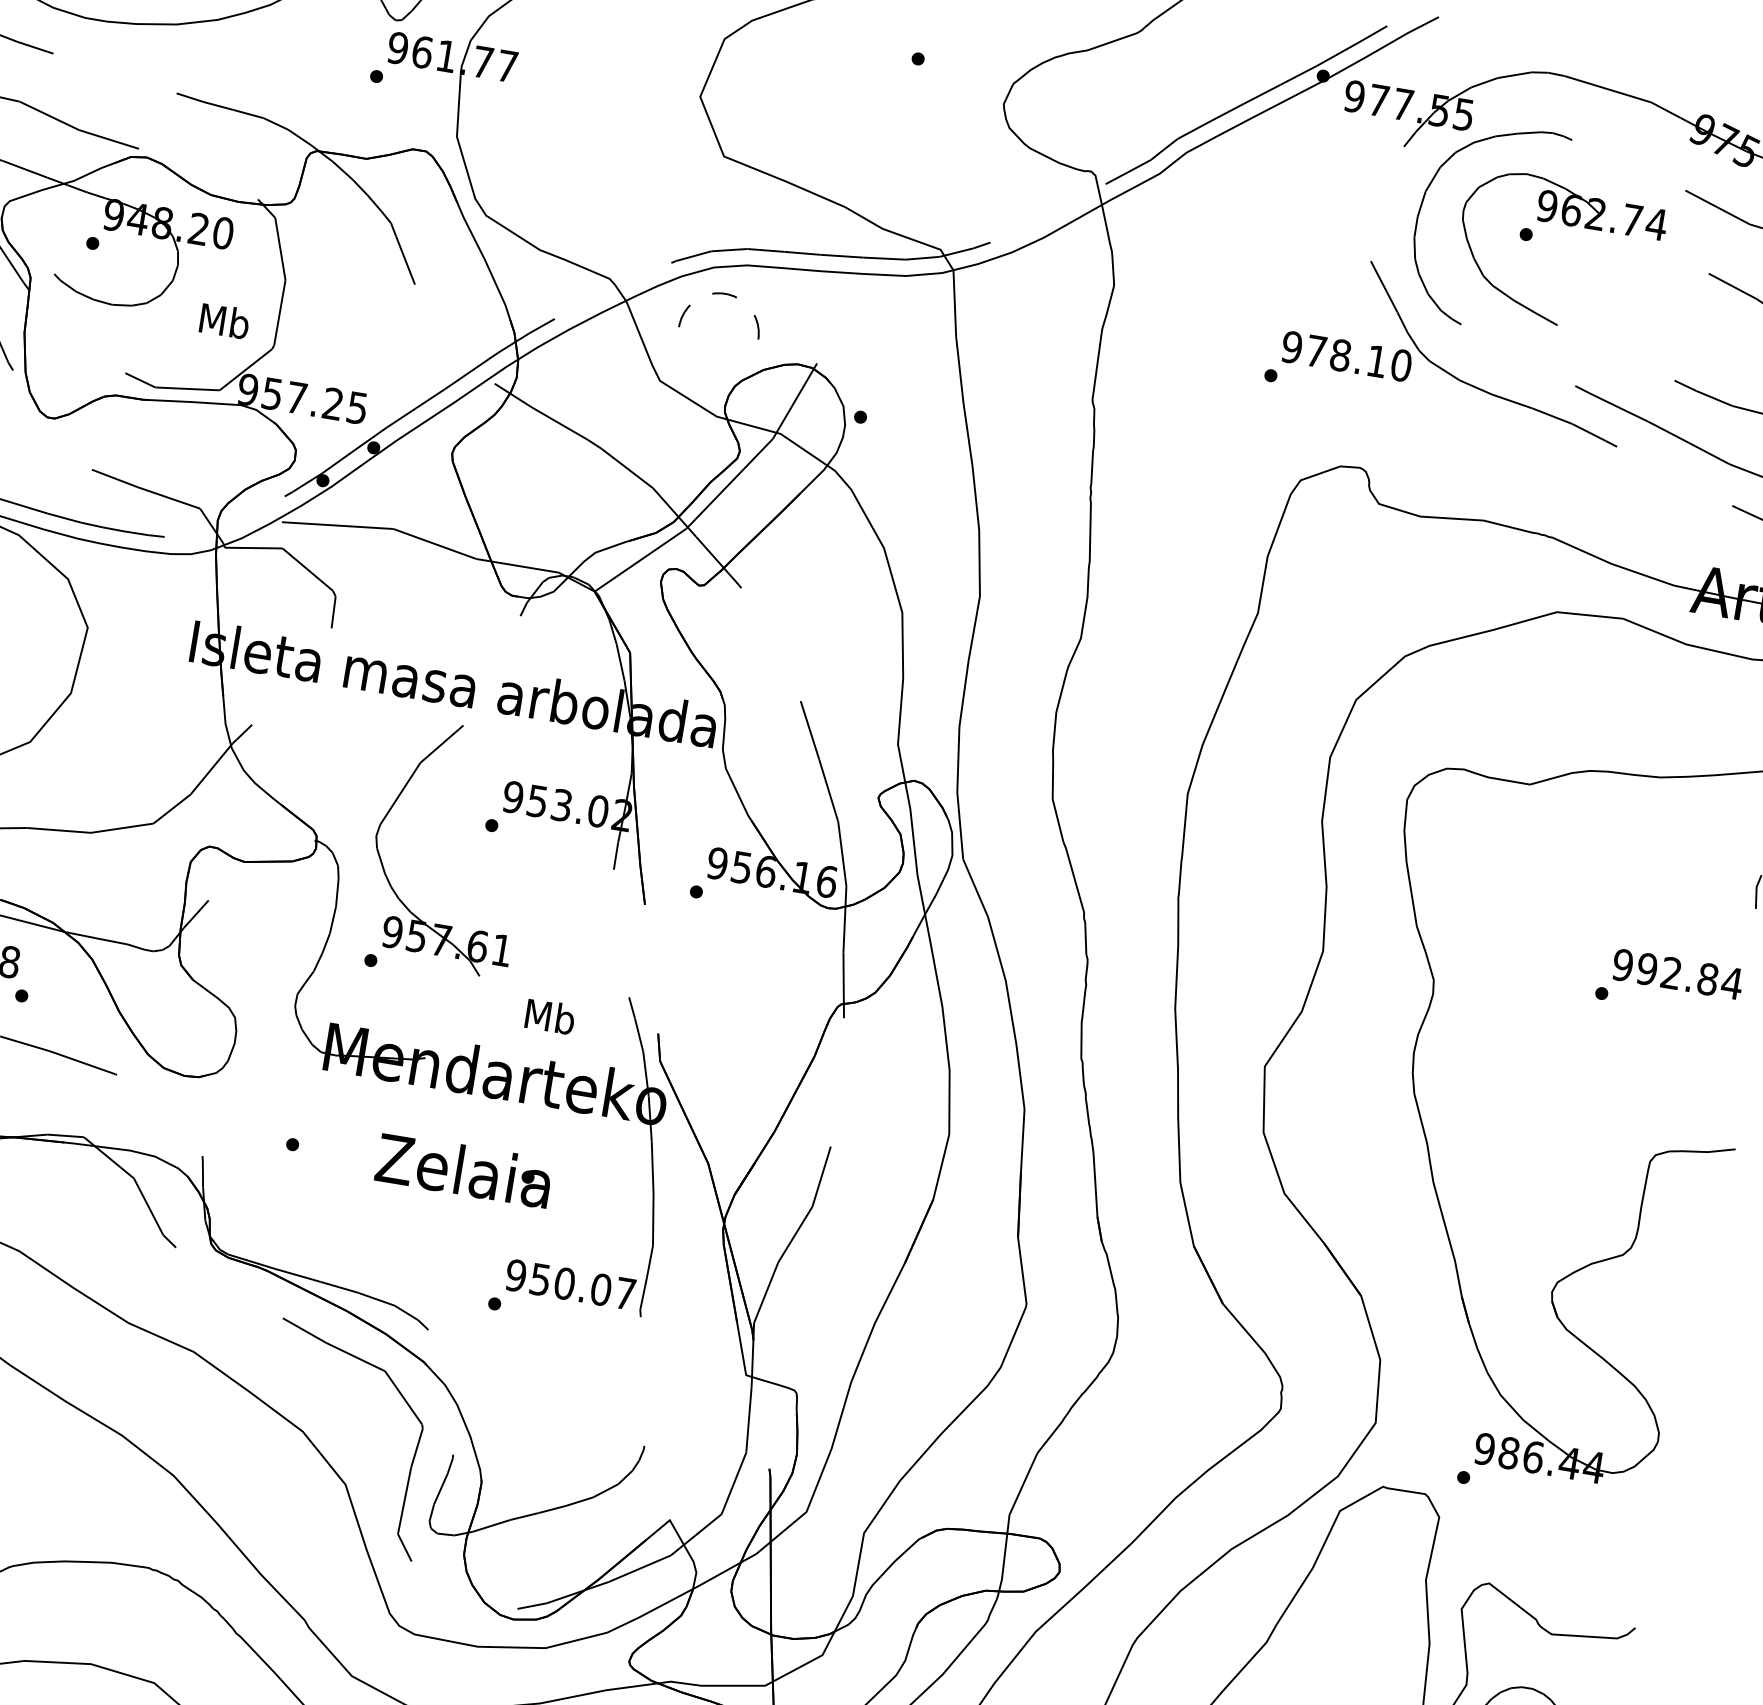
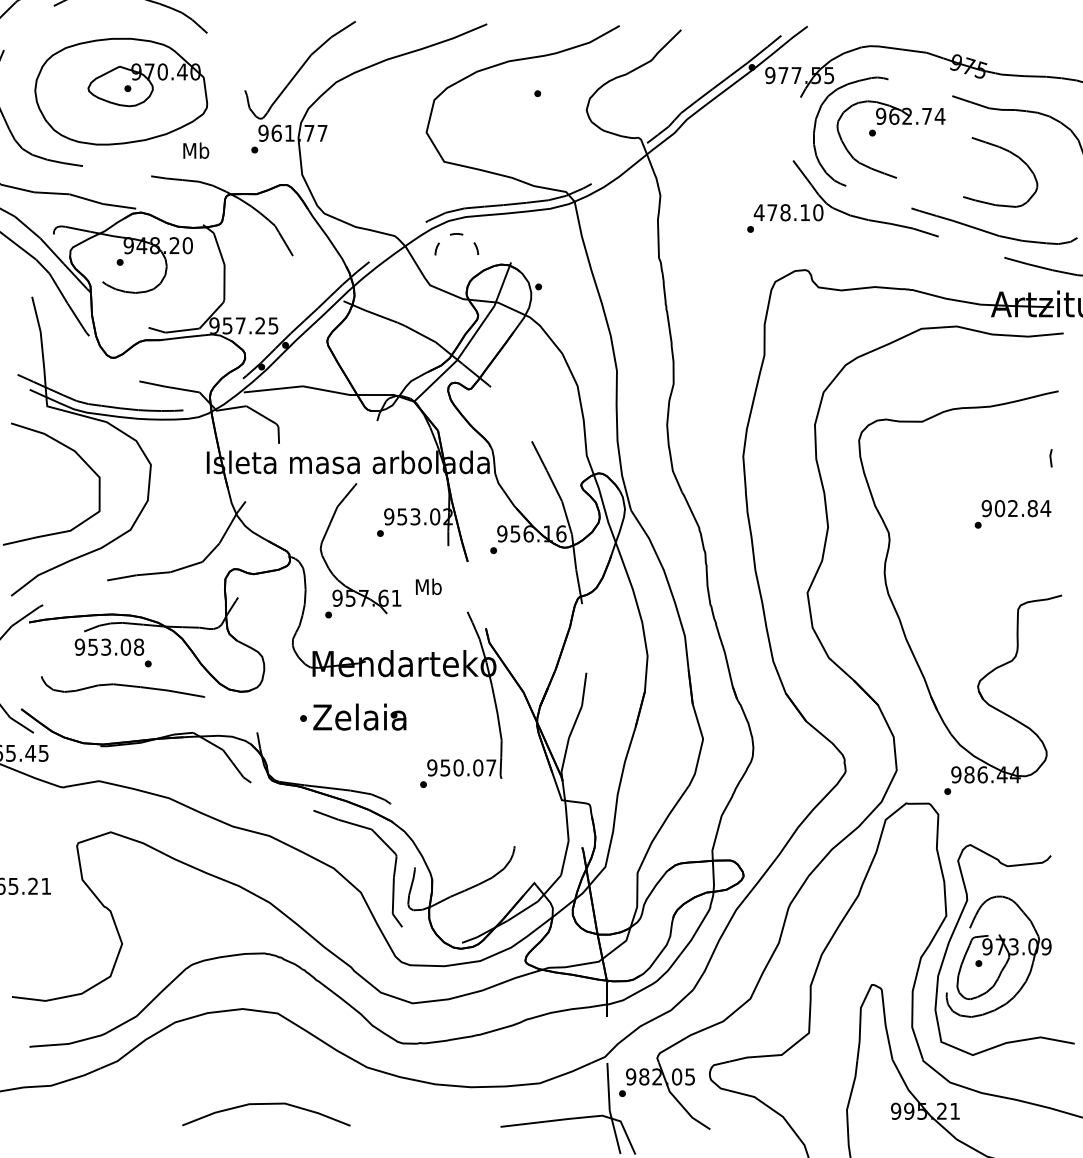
text: (225, 320) -> (196, 150), moved
text: (1290, 346) -> (758, 212), 978.10 -> 478.10
text: (1646, 968) -> (999, 508), 992.84 -> 902.84
text: (549, 1015) -> (428, 586), moved
text: (463, 1169) -> (359, 716), moved

